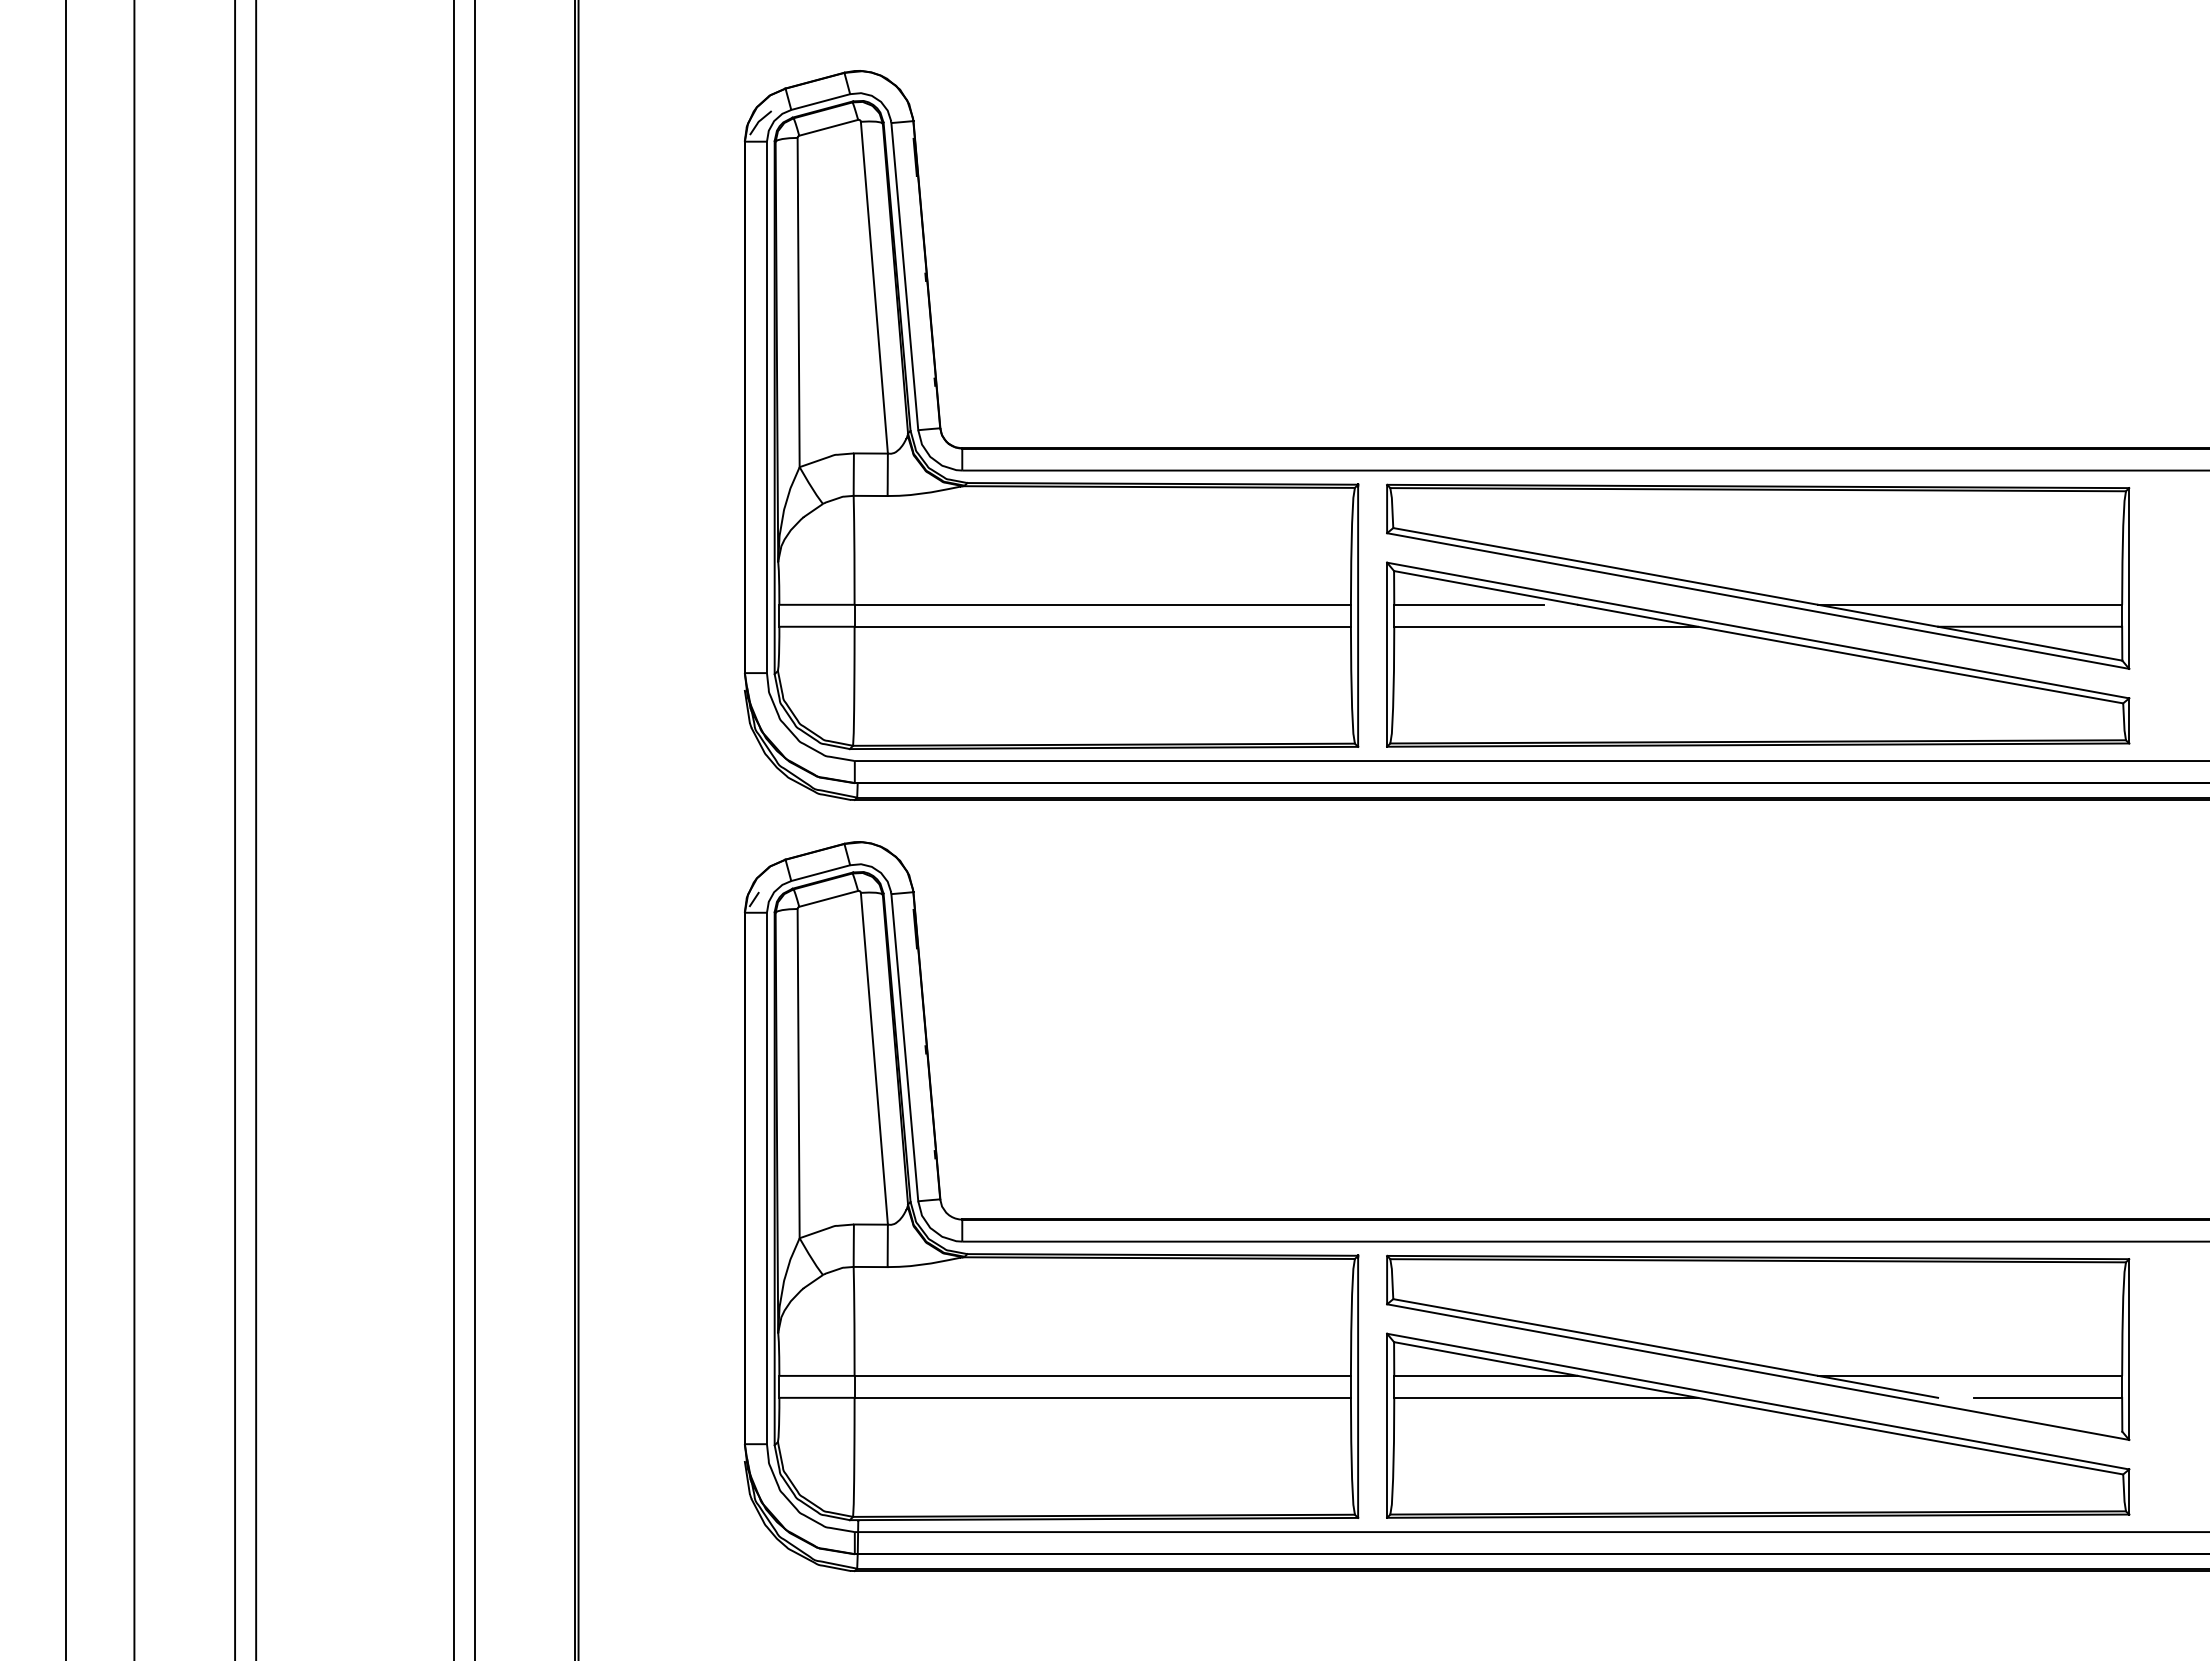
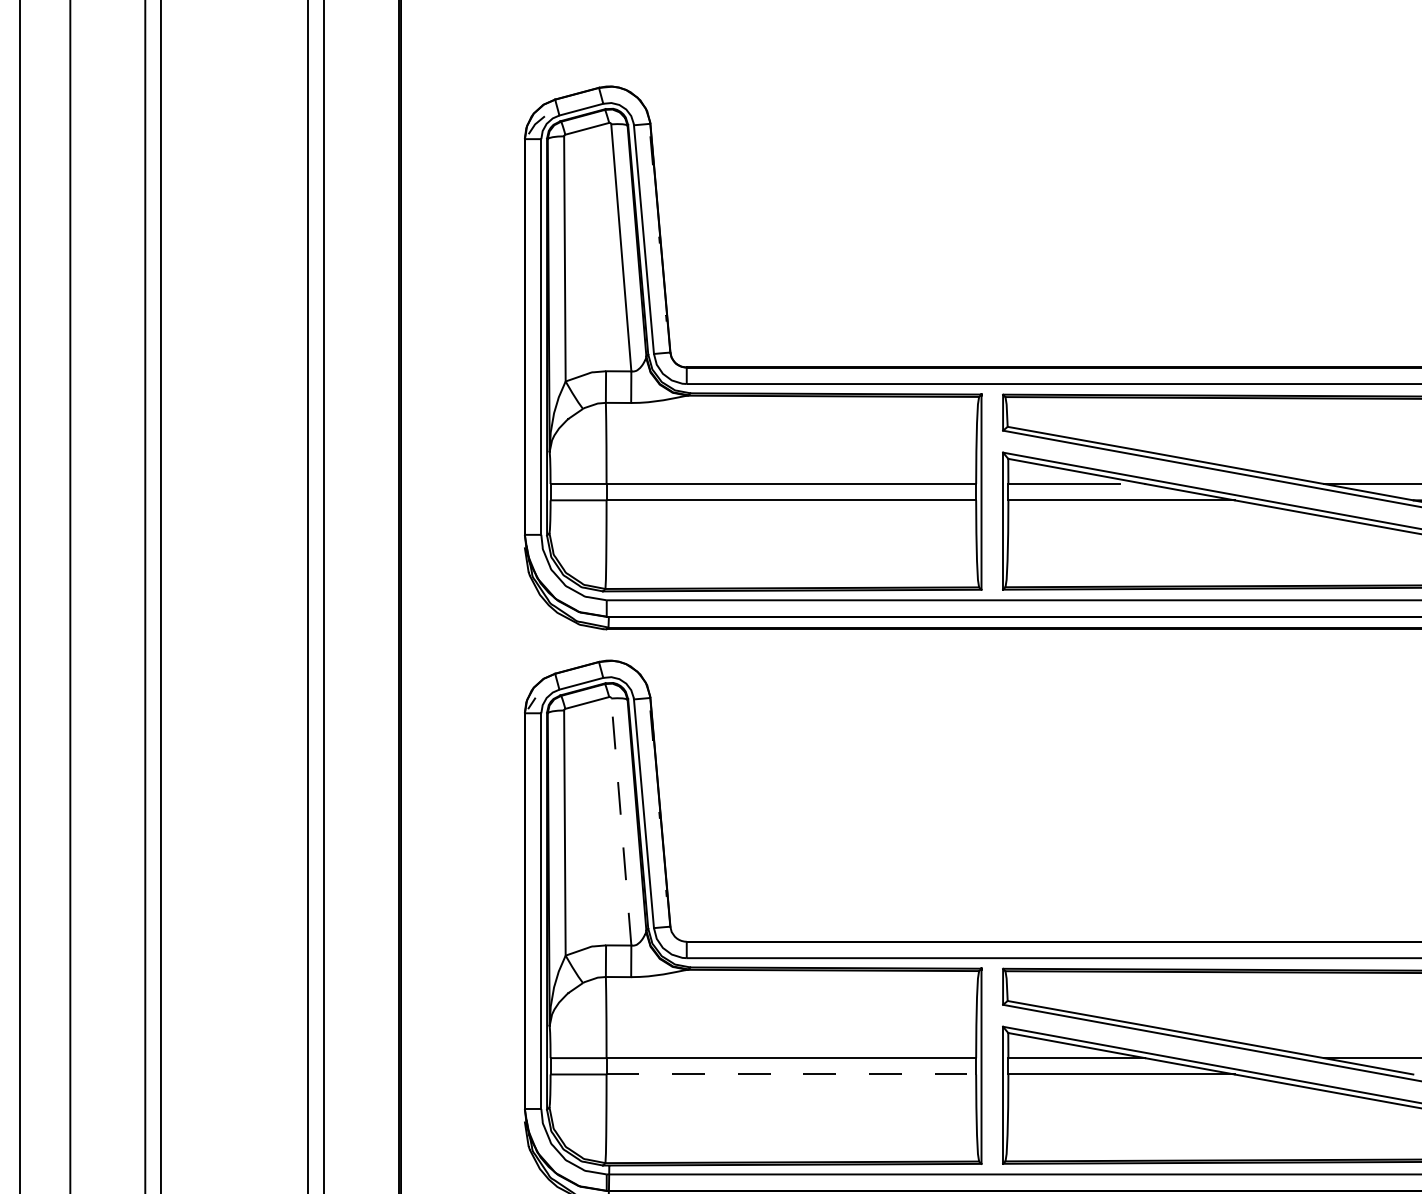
line: (874, 1058) -> (621, 821), solid -> dashed
line: (1103, 1397) -> (791, 1074), solid -> dashed

